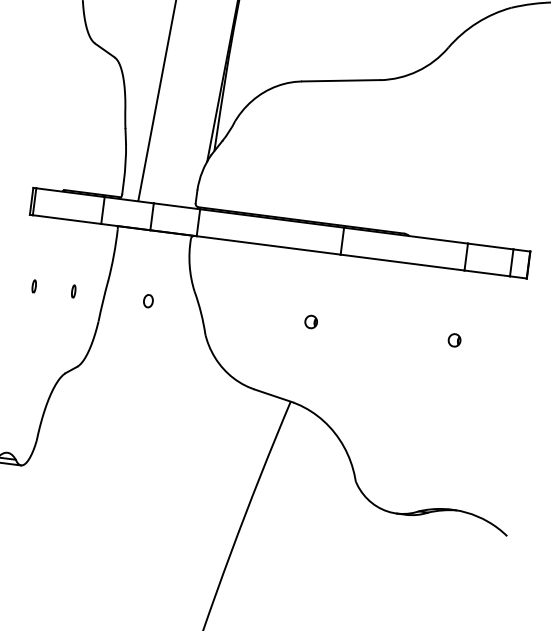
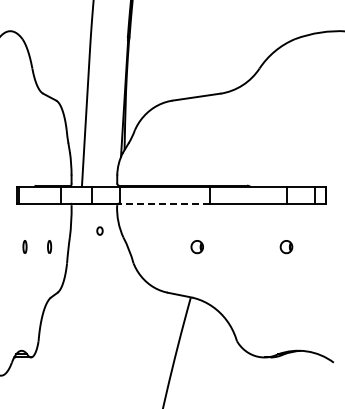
line: (269, 245) -> (165, 203), solid -> dashed
part: (33, 285) -> (24, 246), size x1.6
part: (73, 290) -> (49, 246), size x1.6
part: (147, 300) -> (99, 230), moved
part: (310, 321) -> (196, 246), size x1.6
part: (453, 339) -> (285, 246), size x1.6

